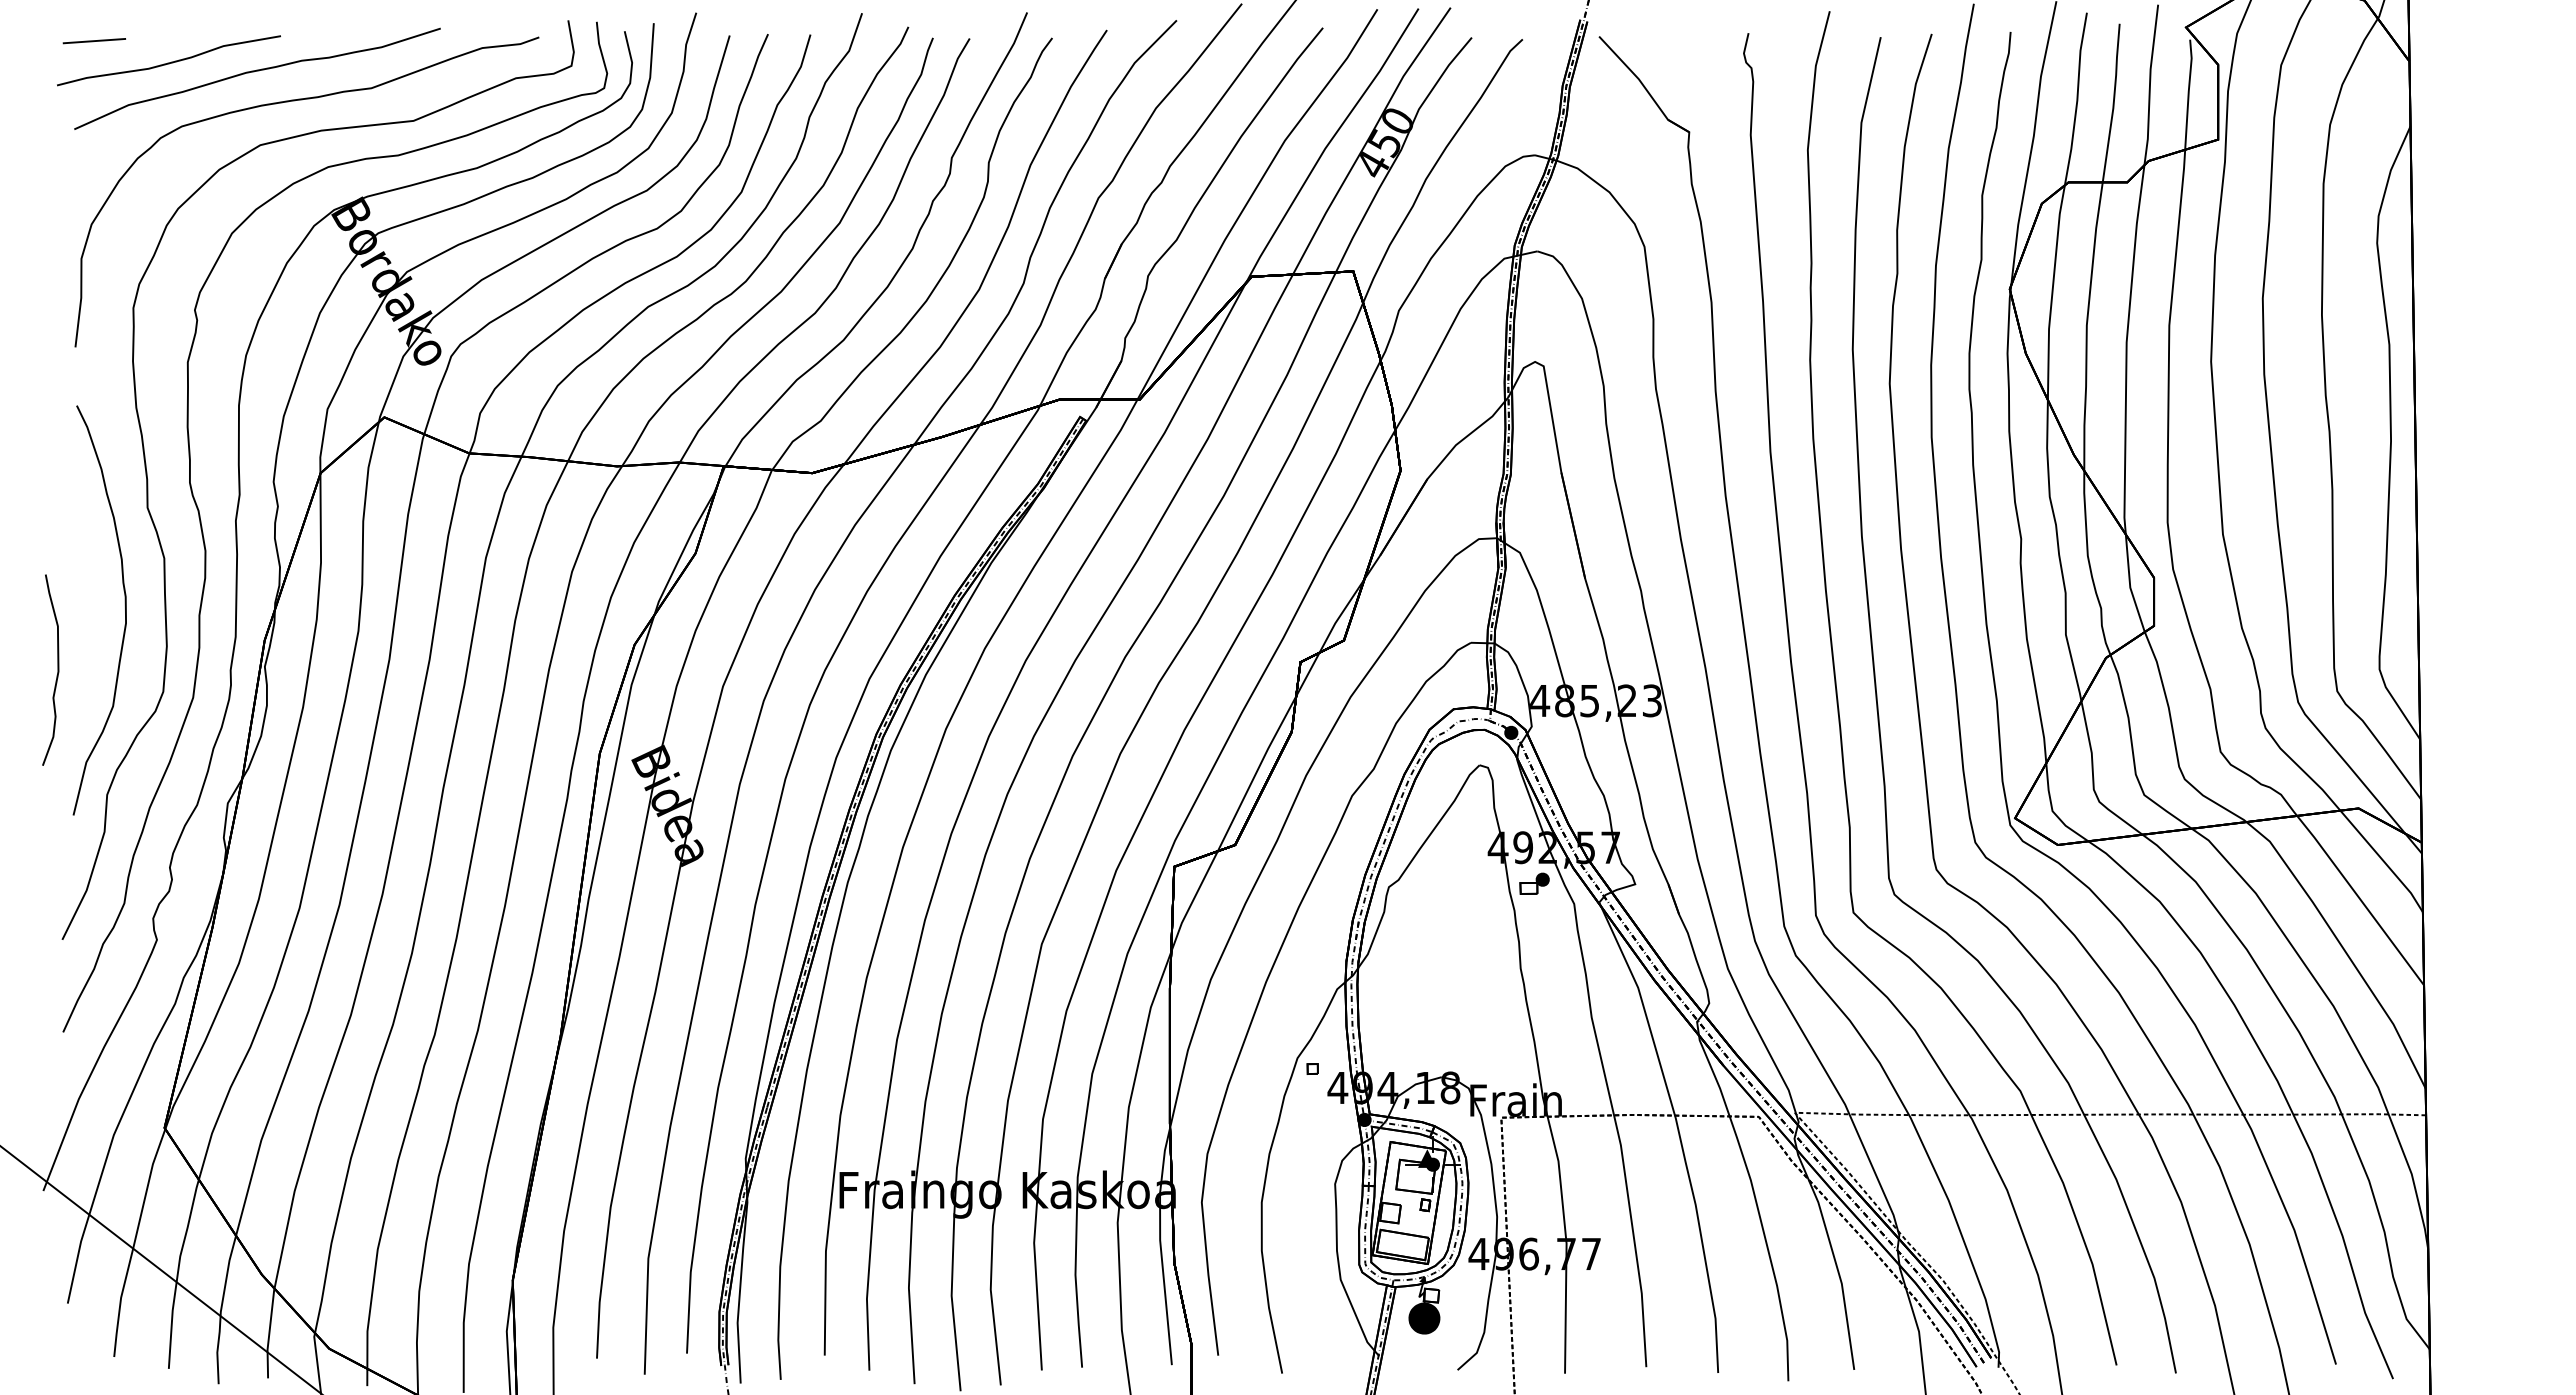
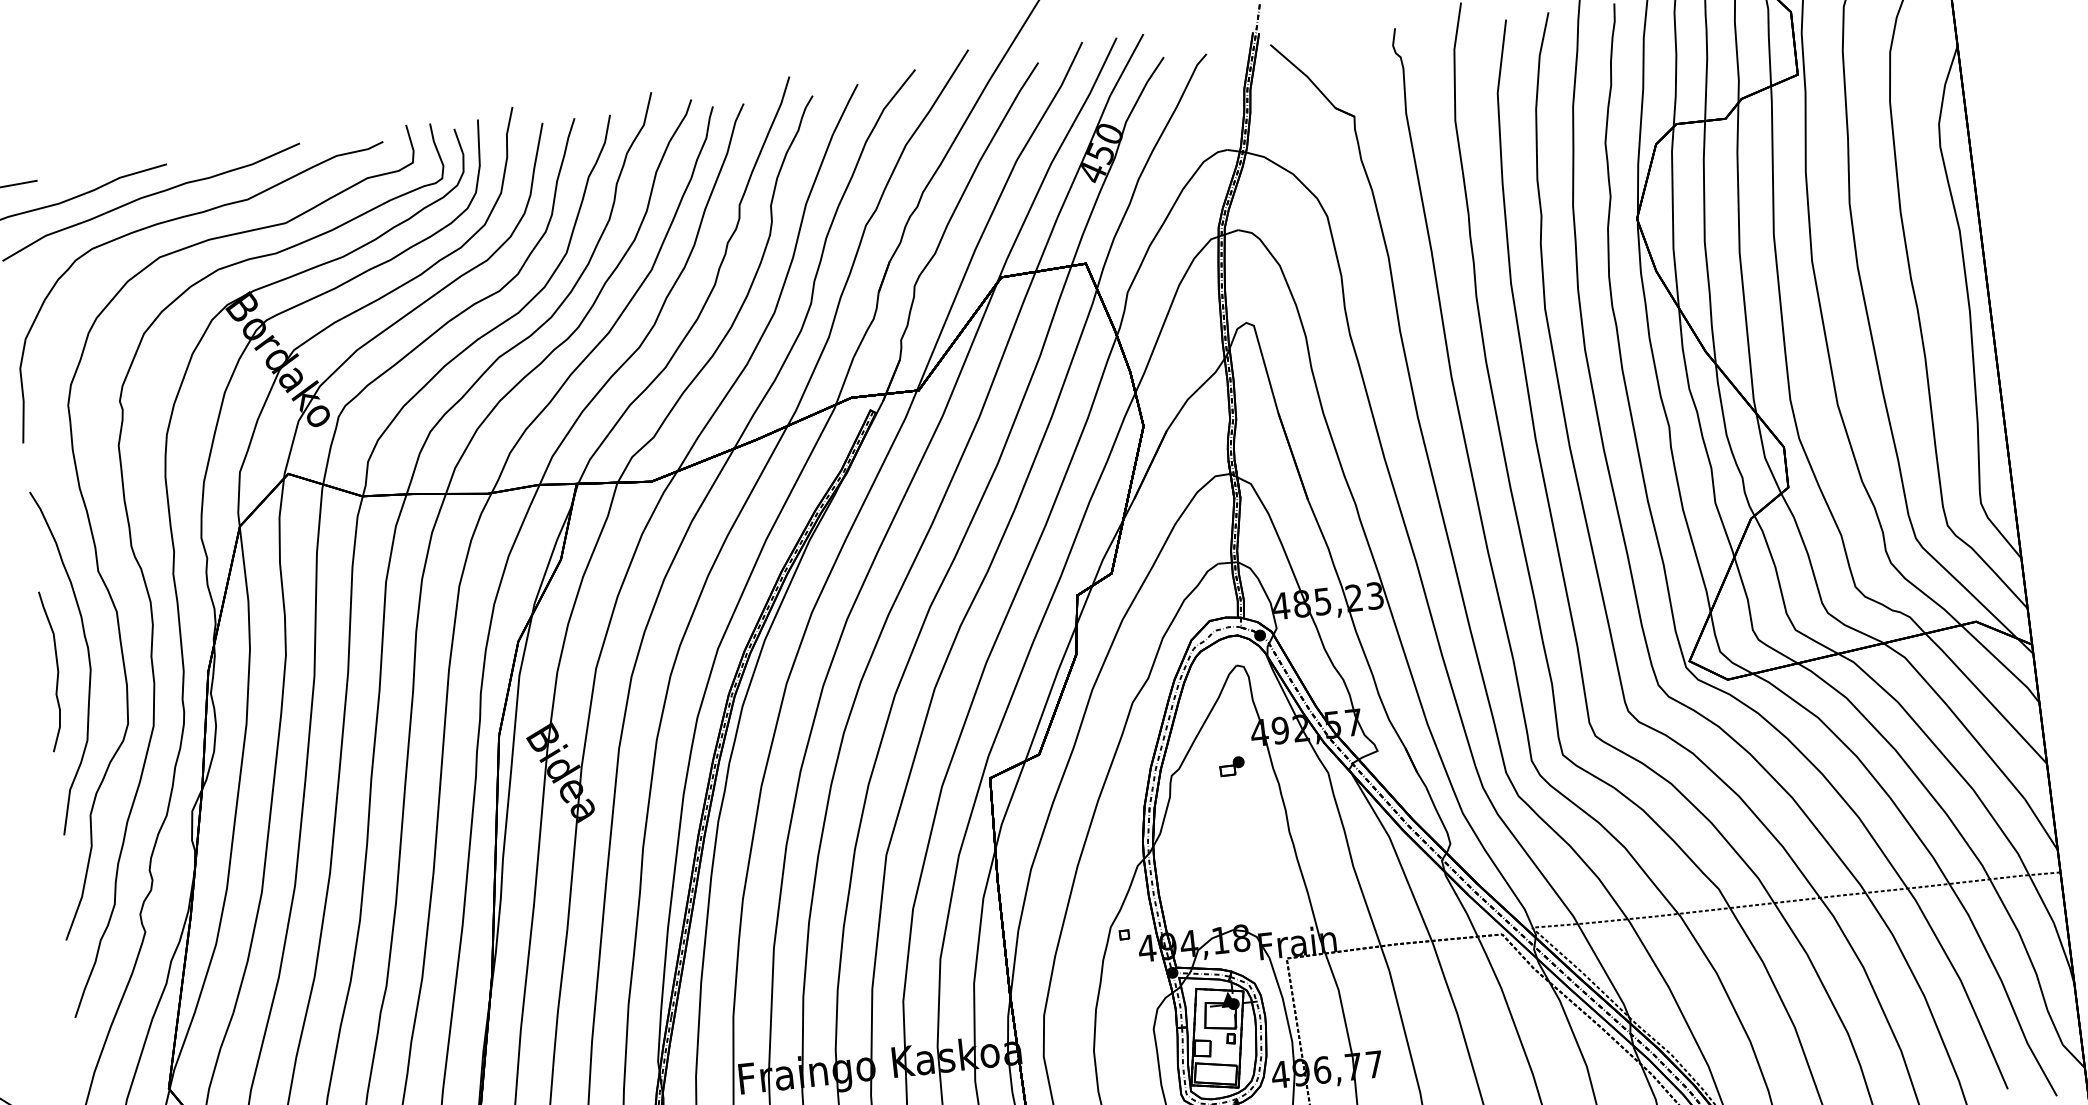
curve: (57, 669) -> (57, 670), moved
part: (1534, 883) -> (1232, 766), moved

